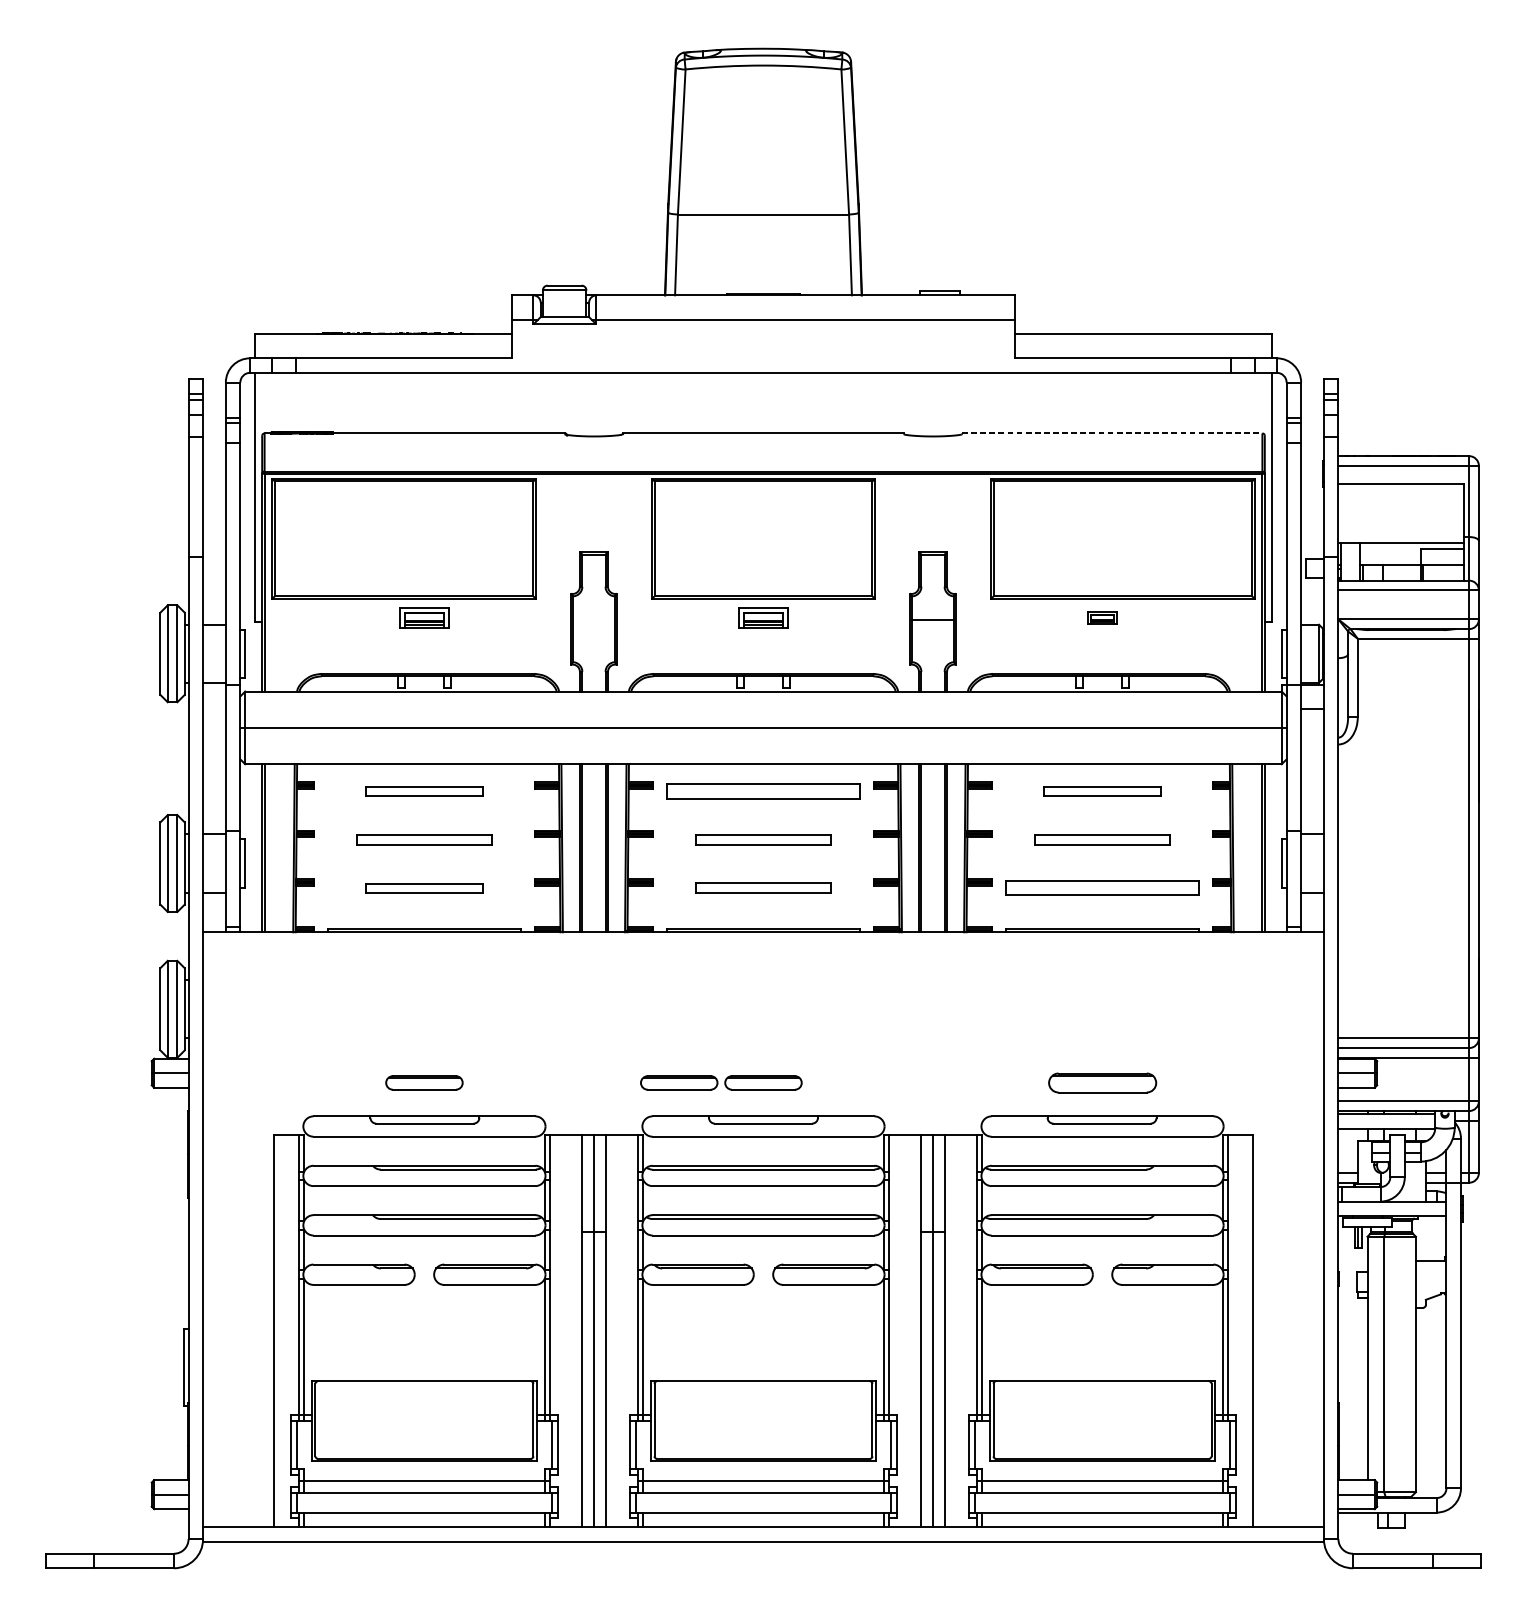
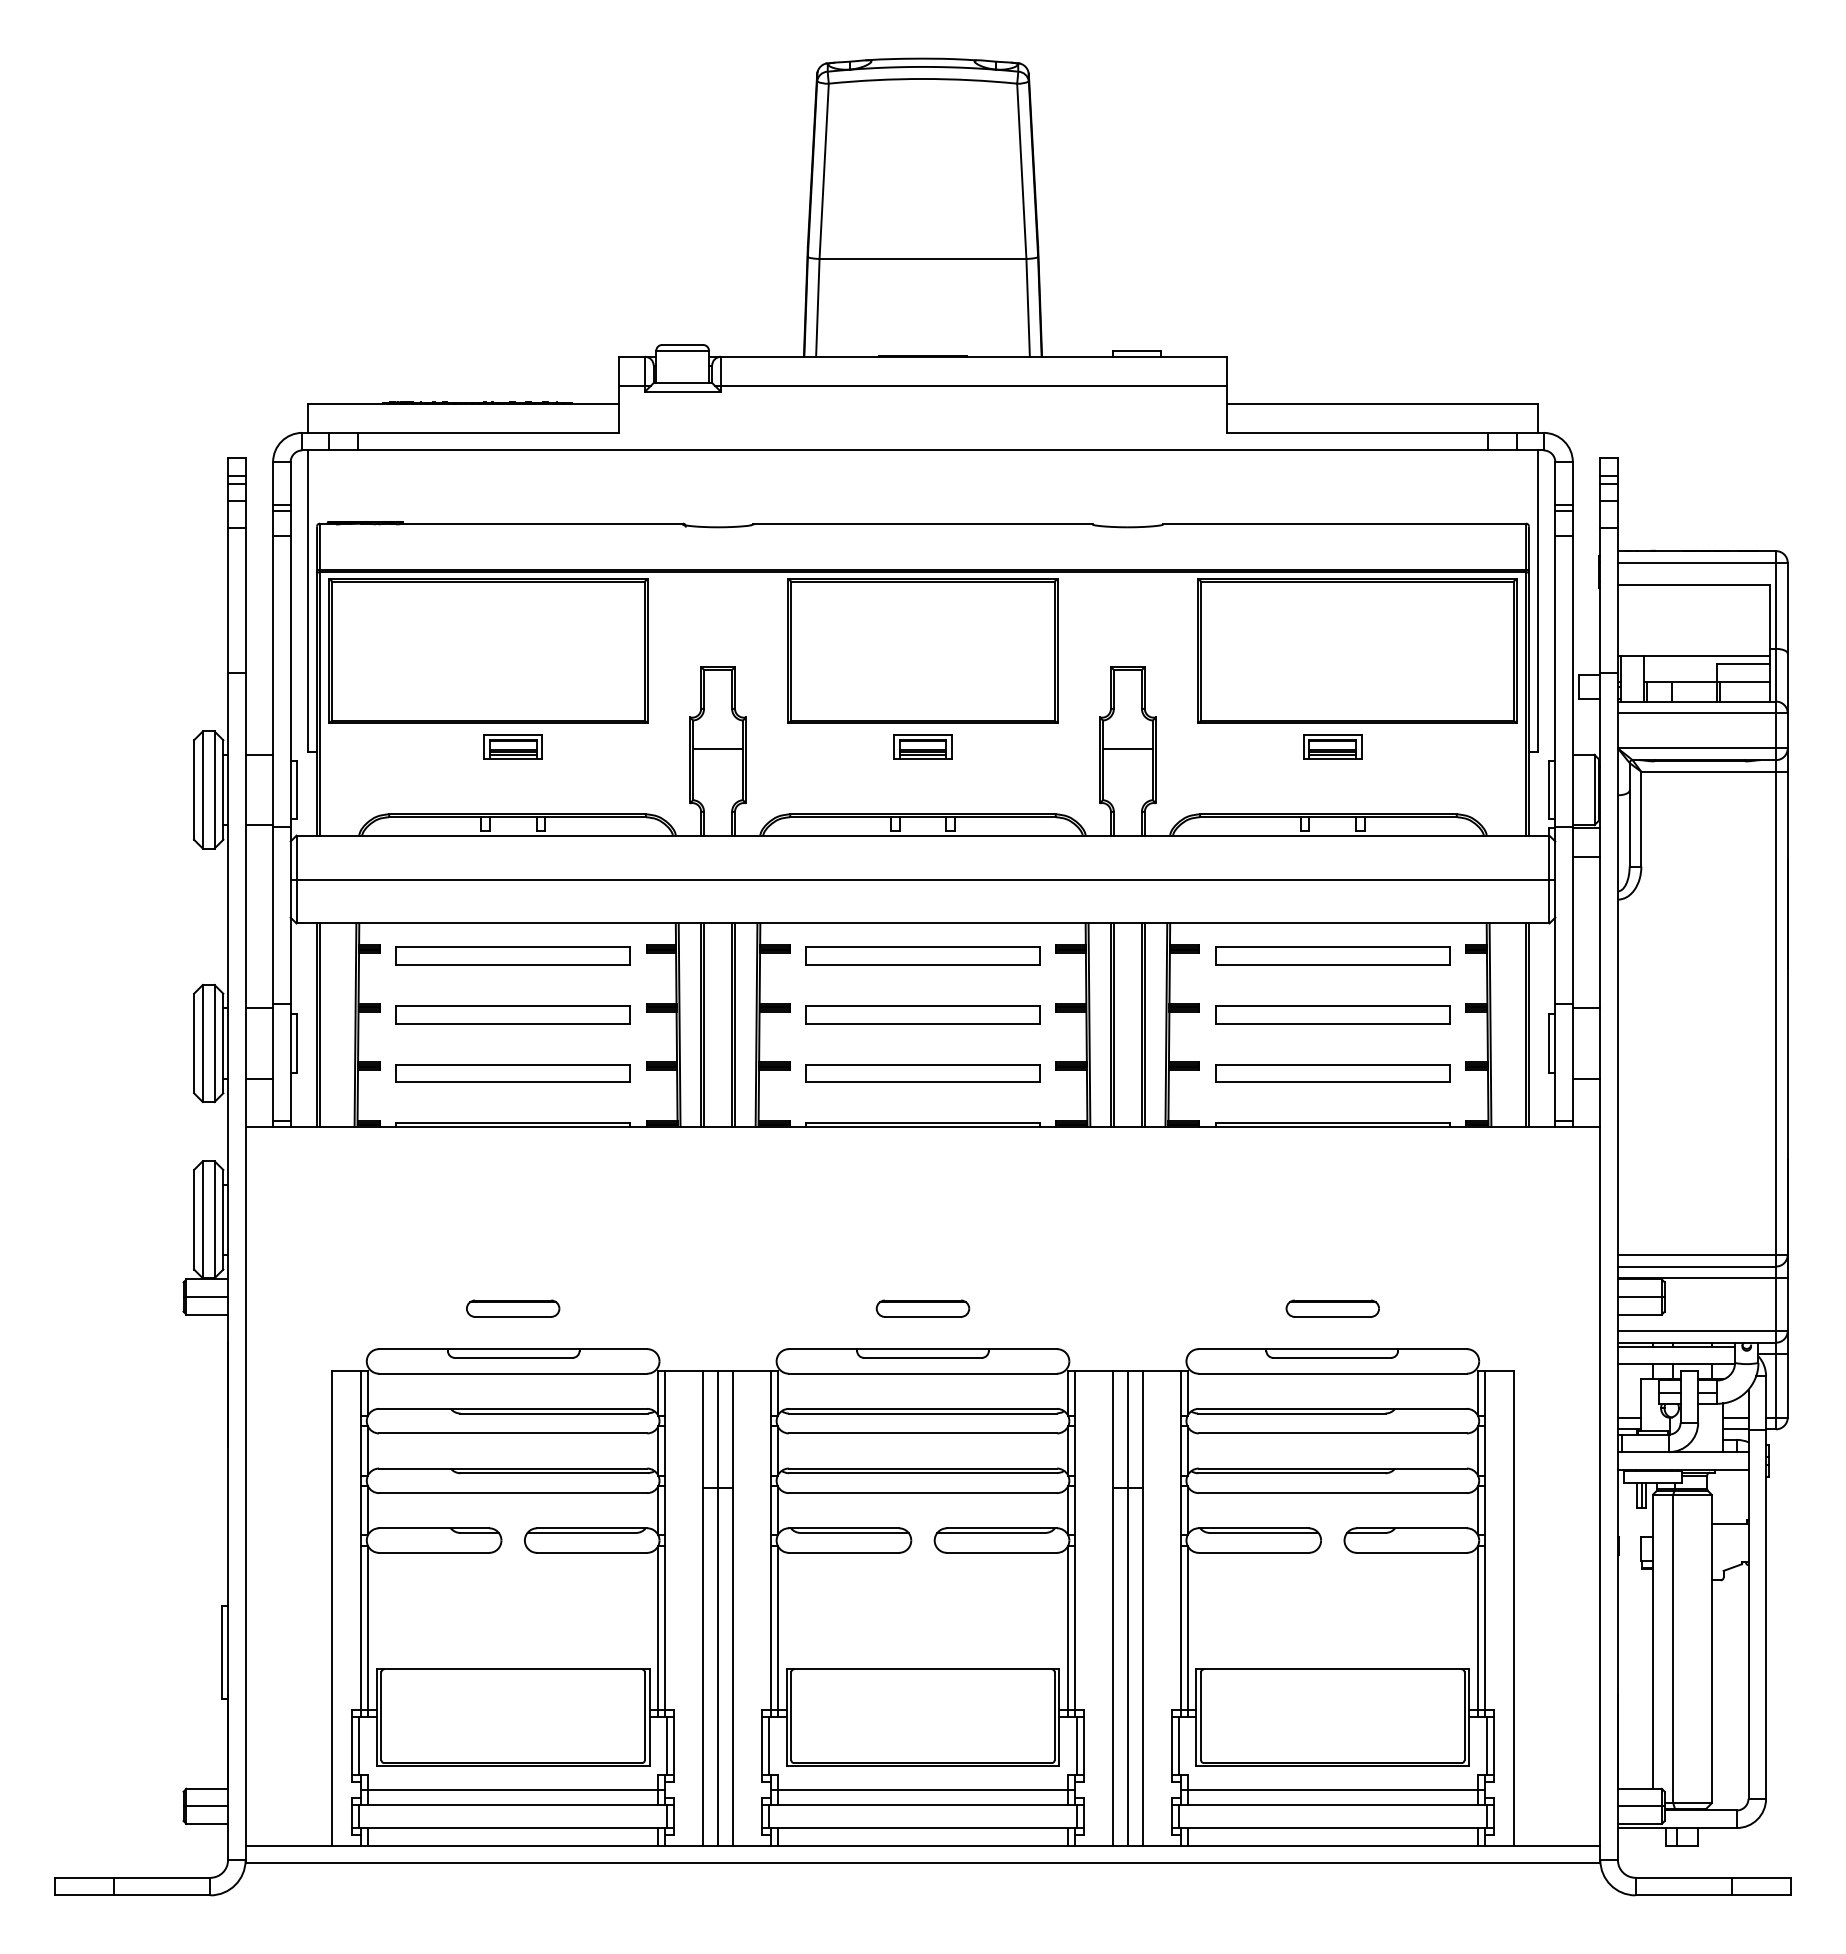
line: (1113, 433) -> (1345, 523), dashed -> solid
part: (1102, 617) -> (1332, 746), size x1.67
line: (593, 620) -> (717, 749), added
part: (423, 790) -> (512, 955), size x1.67
part: (1102, 790) -> (1332, 955), size x1.67
part: (423, 839) -> (512, 1014), size x1.43
part: (763, 839) -> (922, 1014), size x1.43
part: (1102, 839) -> (1332, 1014), size x1.43
part: (423, 888) -> (512, 1073), size x1.67
part: (763, 888) -> (922, 1073), size x1.43
part: (679, 1082) -> (821, 1308), removed
part: (1102, 1082) -> (1332, 1308), size x0.71

